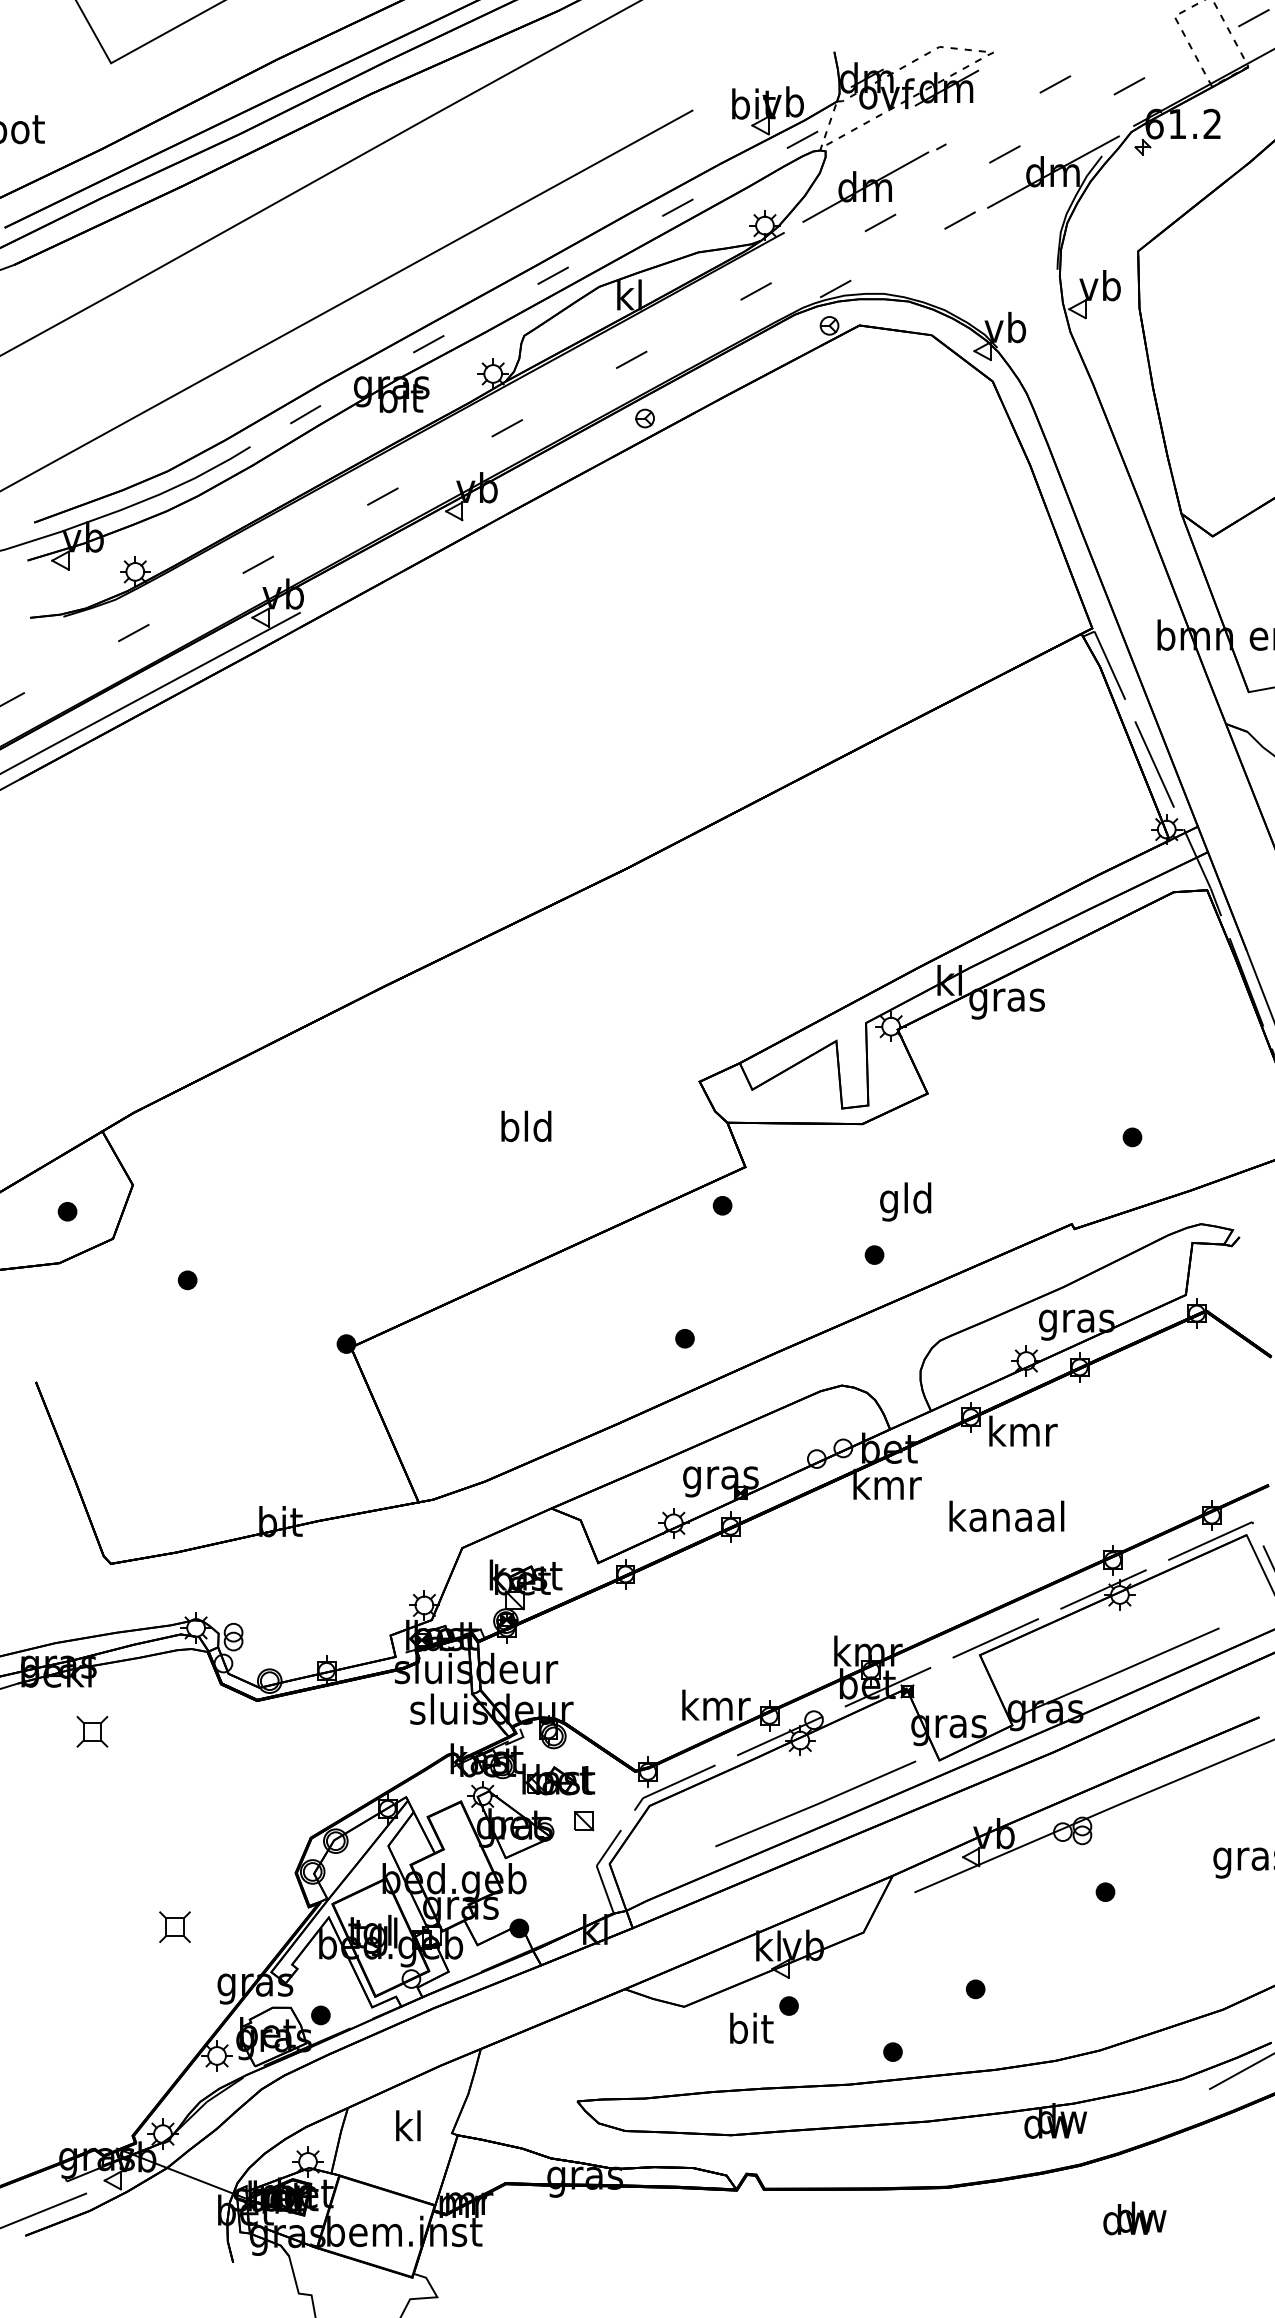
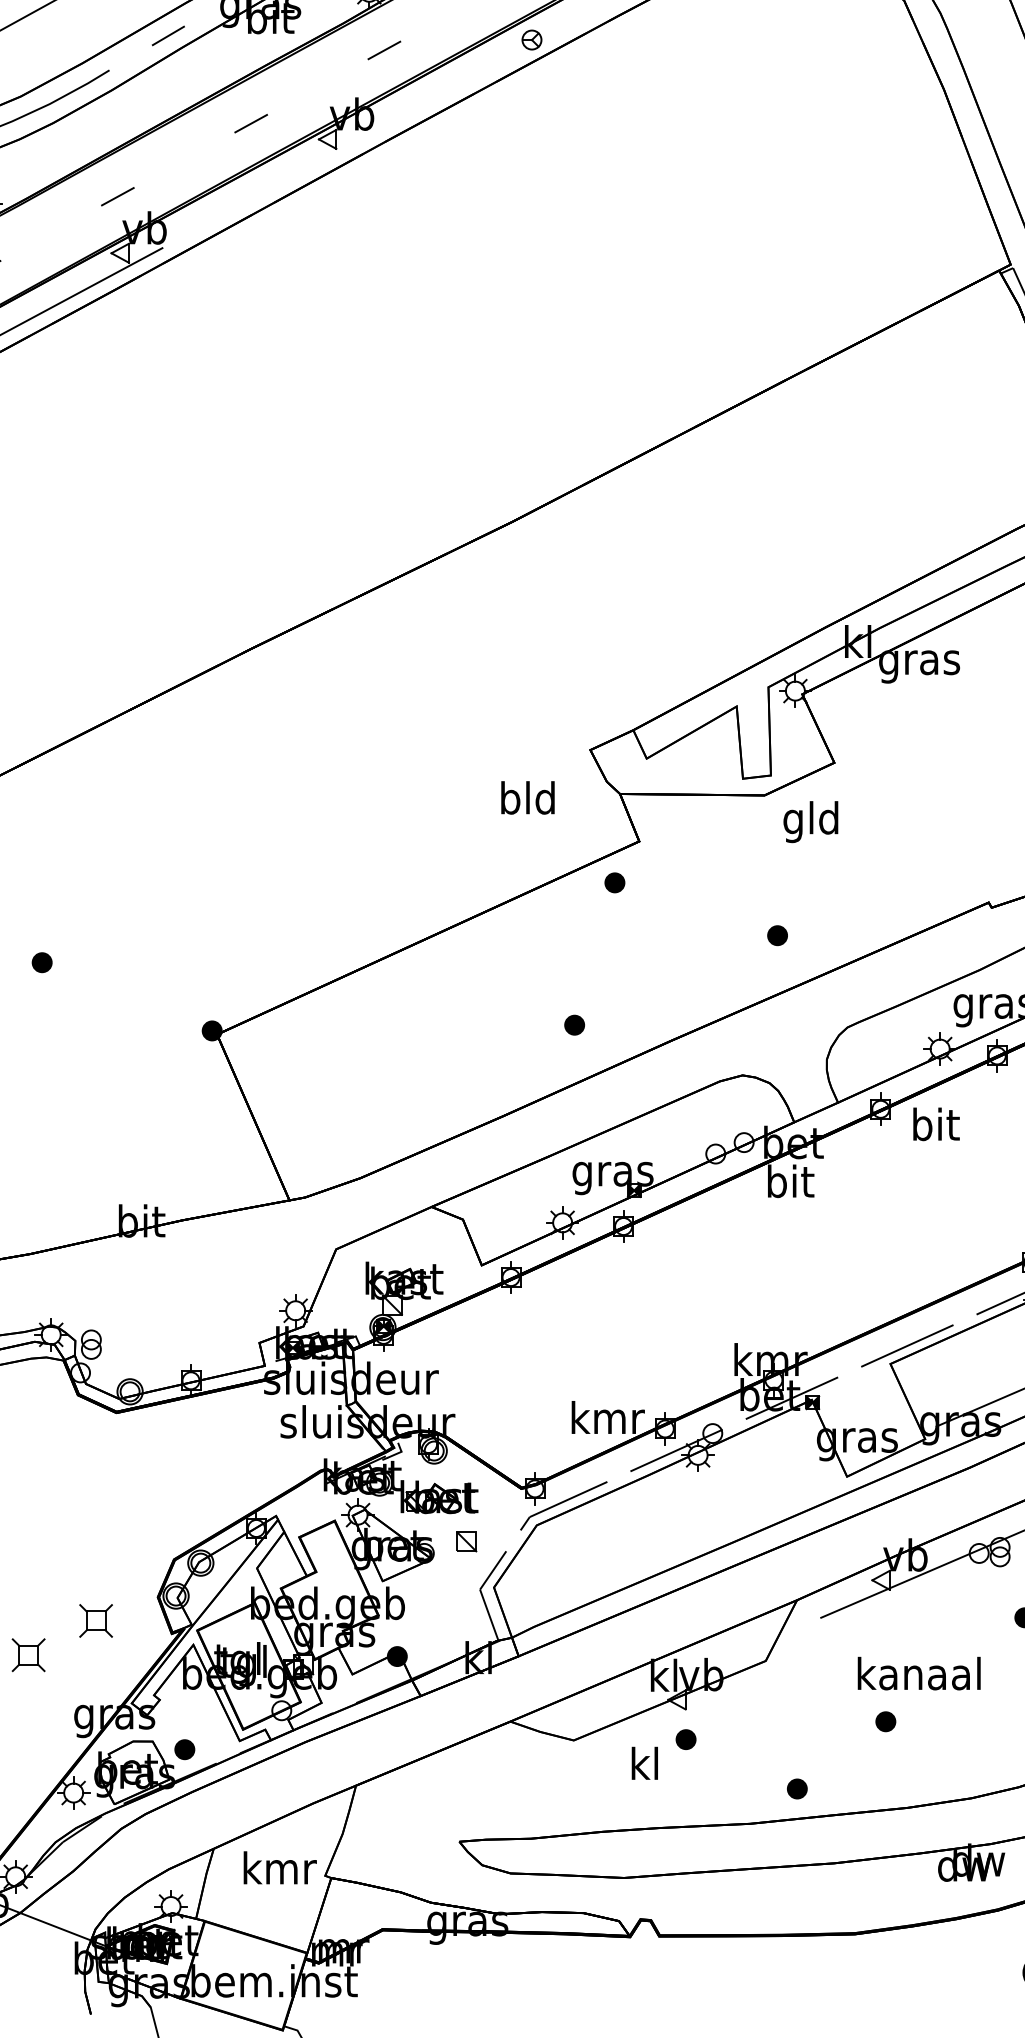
text: (526, 1126) -> (528, 797), moved
text: (905, 1201) -> (810, 821), moved
text: (1023, 1430) -> (937, 1123), kmr -> bit
text: (887, 1484) -> (791, 1181), kmr -> bit
text: (1006, 1515) -> (918, 1672), moved
line: (816, 1803) -> (715, 1522), removed
part: (237, 1894) -> (95, 1620), added
text: (751, 2028) -> (645, 1763), bit -> kl
text: (409, 2125) -> (279, 1867), kl -> kmr

